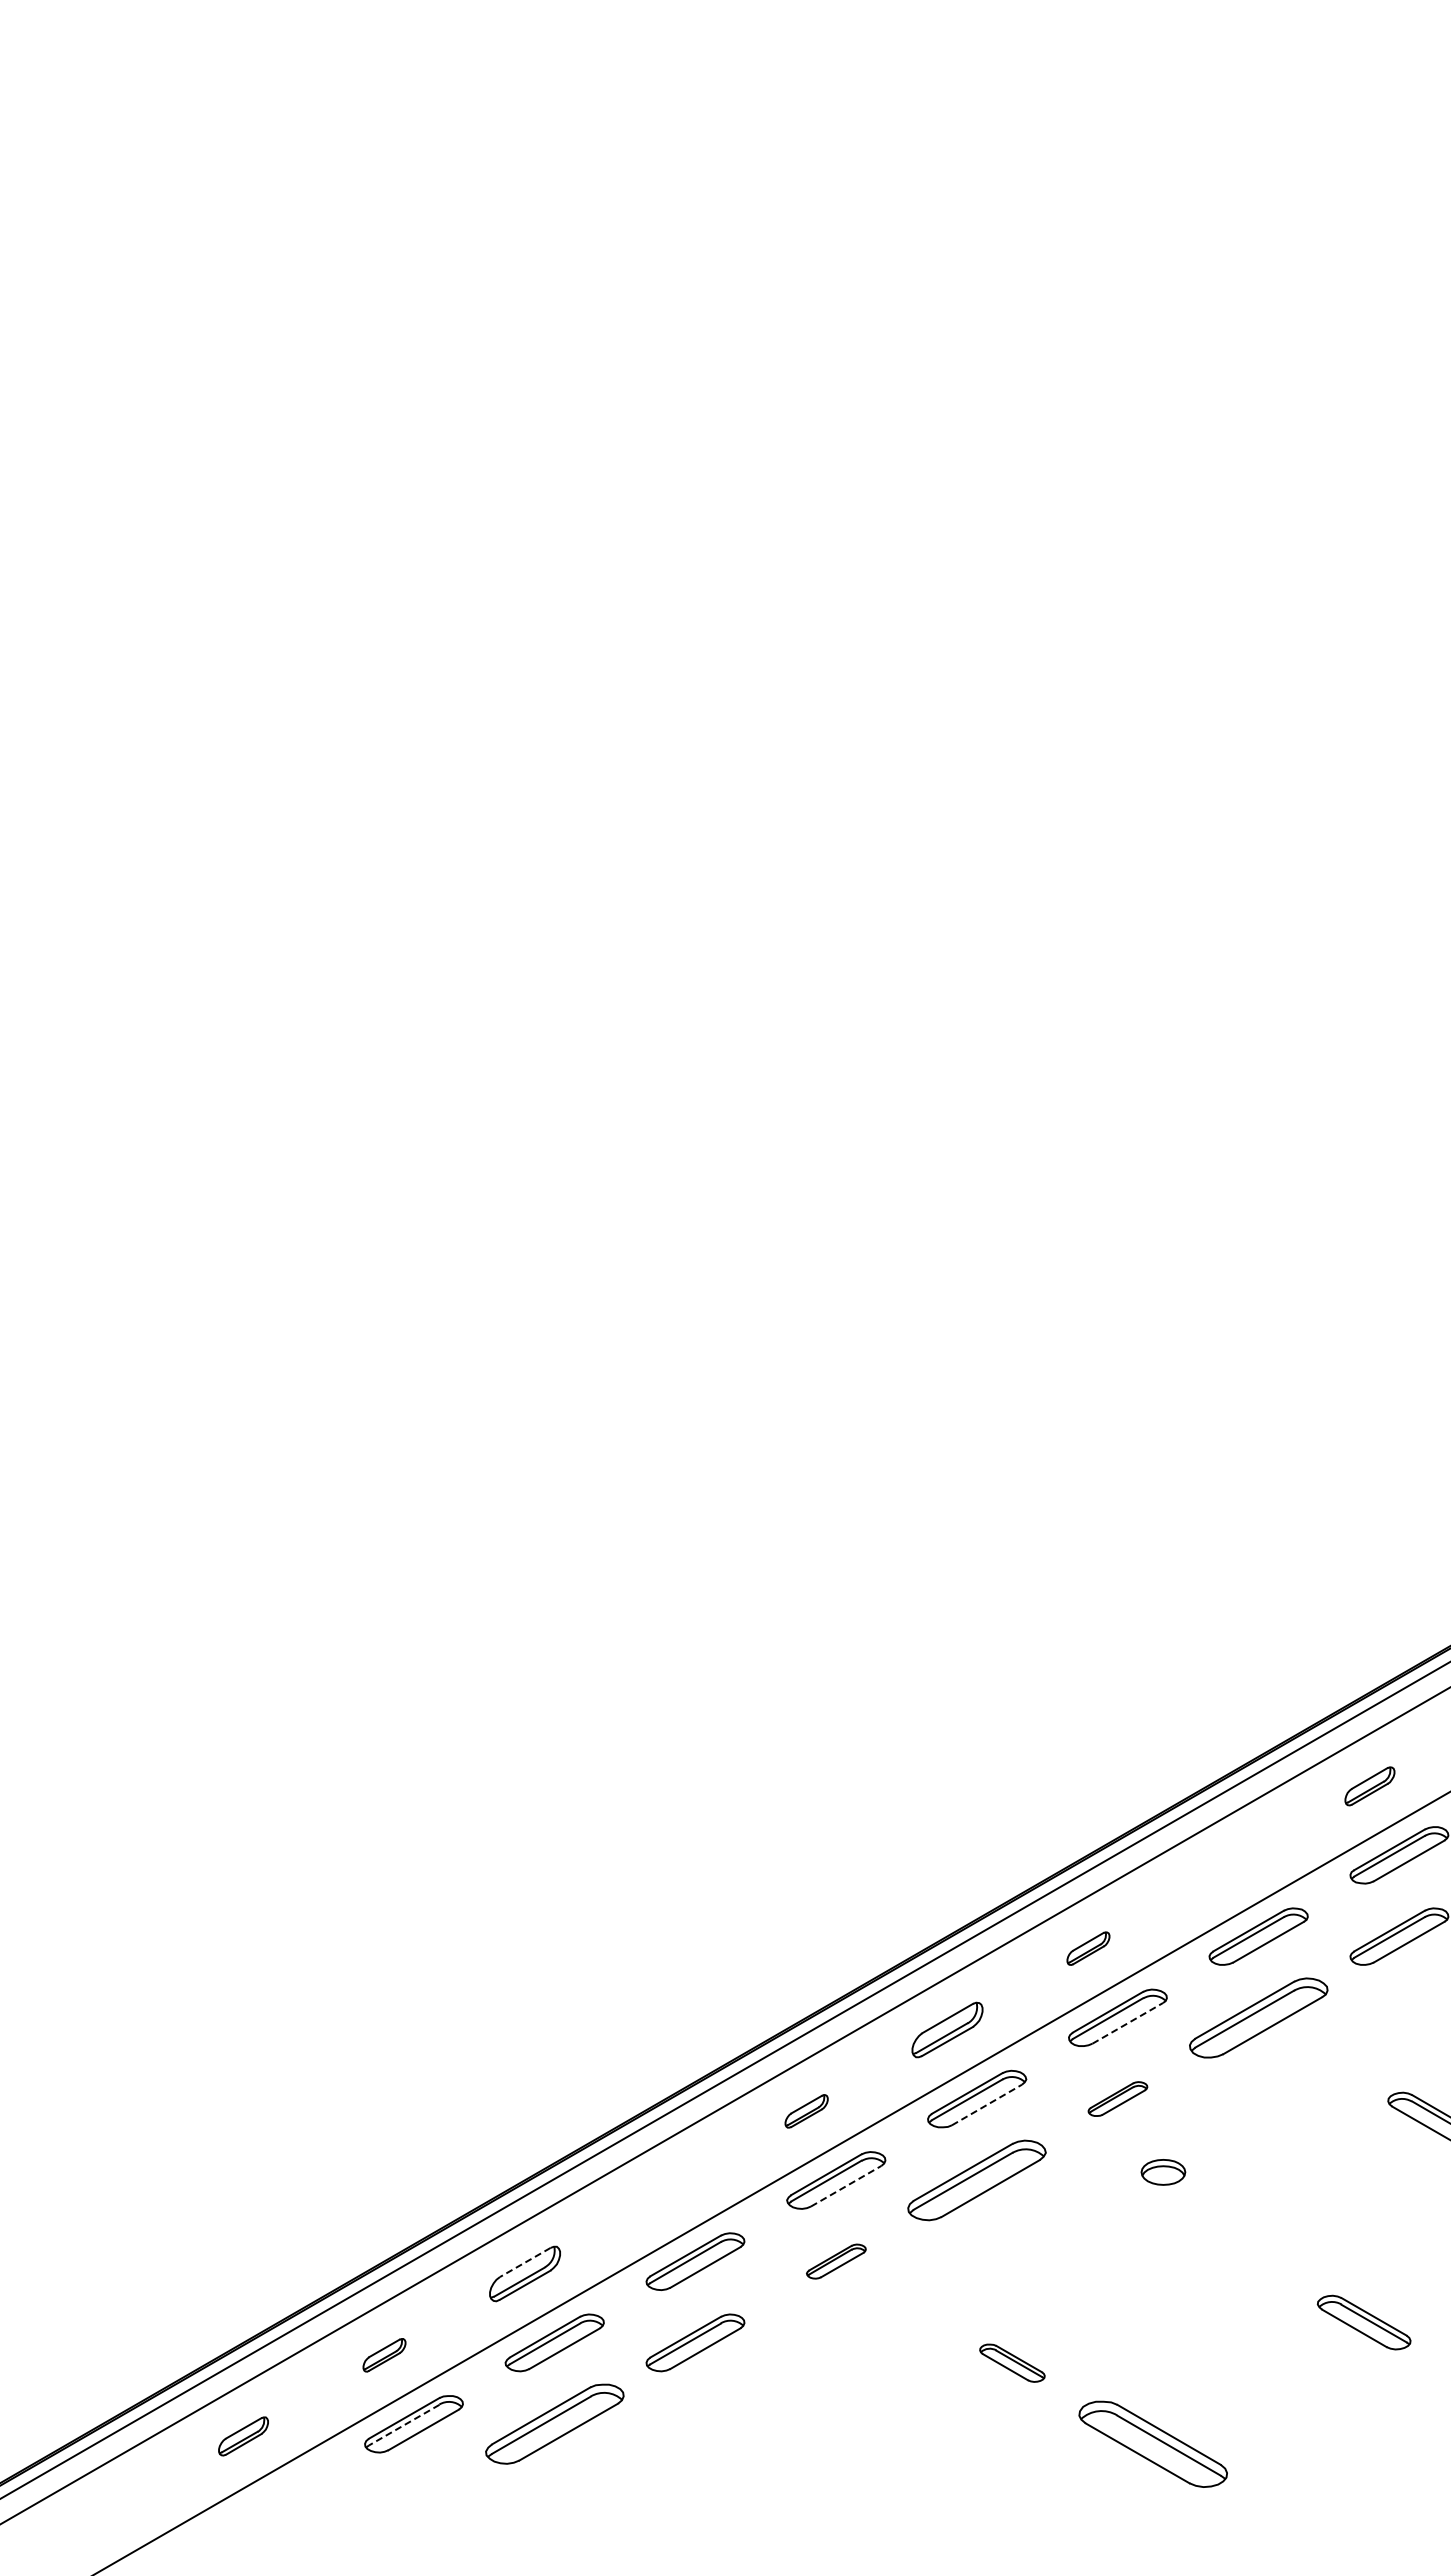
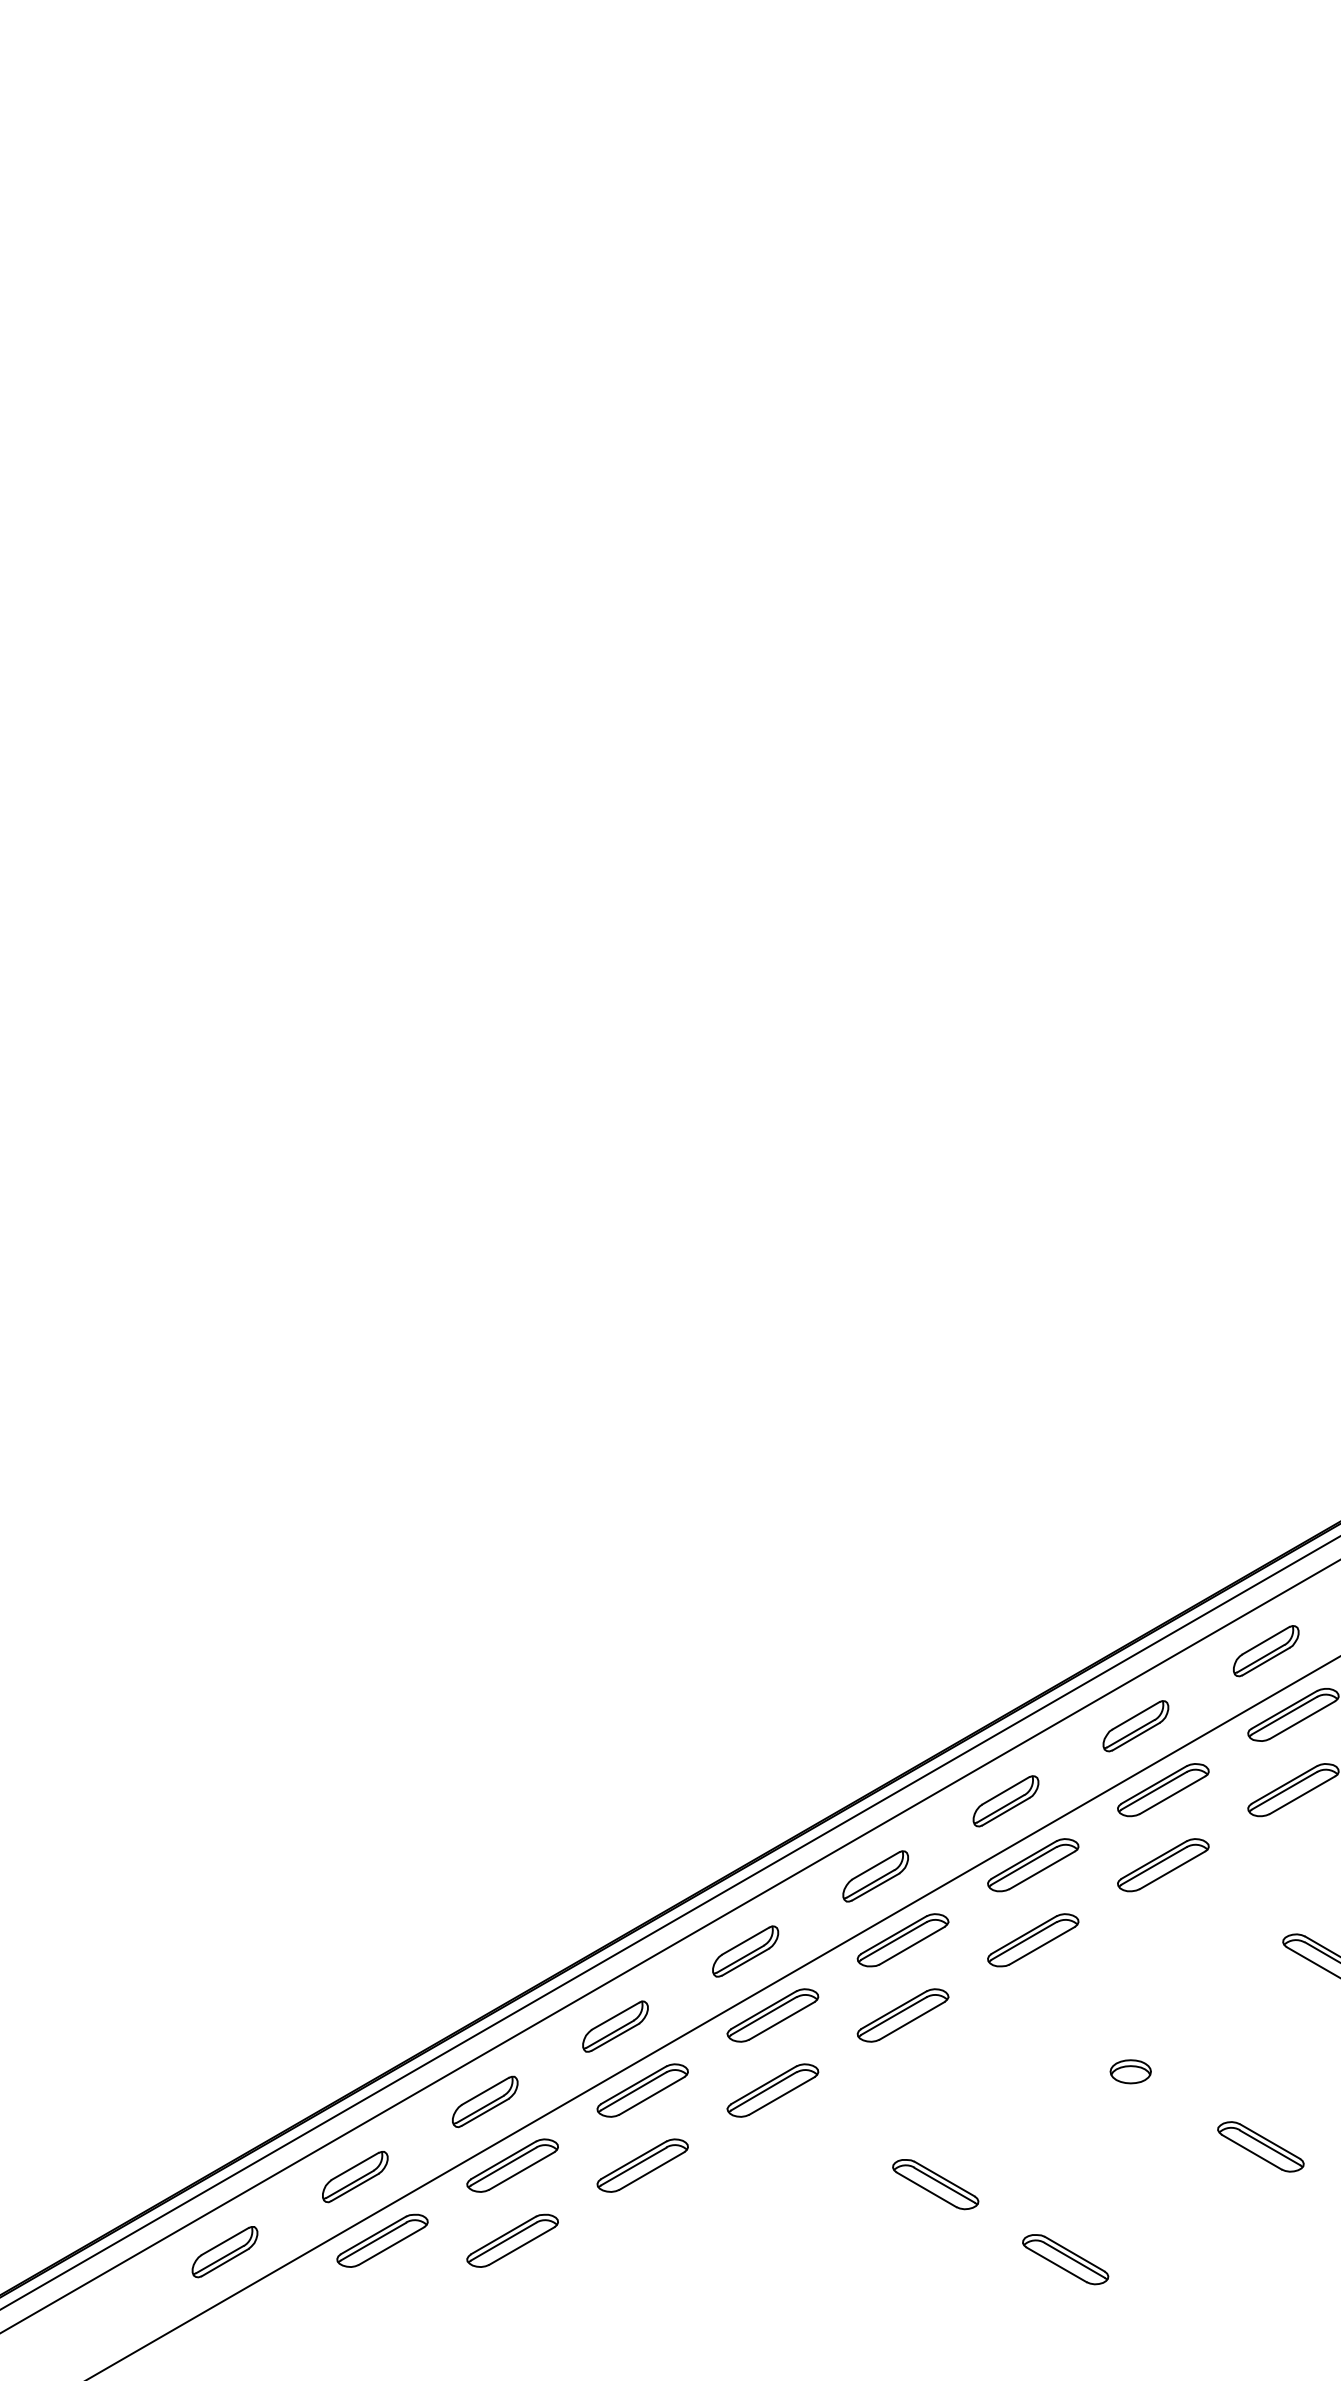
part: (1369, 1786) -> (1265, 1651), size x1.43
part: (1228, 1867) -> (1135, 1726), added
part: (1088, 1948) -> (1006, 1801), size x1.67
part: (1258, 2017) -> (1163, 1864), size x0.71
line: (1127, 2023) -> (1042, 1870), dashed -> solid
part: (1117, 2098) -> (1032, 1939), size x1.67
line: (987, 2104) -> (912, 1945), dashed -> solid
part: (806, 2111) -> (745, 1951), size x1.67
part: (1163, 2172) -> (1130, 2071), moved
part: (977, 2180) -> (903, 2015), size x0.71
line: (846, 2186) -> (782, 2021), dashed -> solid
part: (665, 2192) -> (615, 2026), added
part: (836, 2261) -> (773, 2090), size x1.67
line: (524, 2262) -> (484, 2091), dashed -> solid
part: (384, 2355) -> (355, 2177), size x1.67
part: (1012, 2362) -> (935, 2183), size x1.43
part: (554, 2424) -> (512, 2241), size x0.71
line: (404, 2425) -> (373, 2242), dashed -> solid
part: (243, 2436) -> (224, 2252), size x1.43
part: (1152, 2444) -> (1065, 2259), size x0.62

